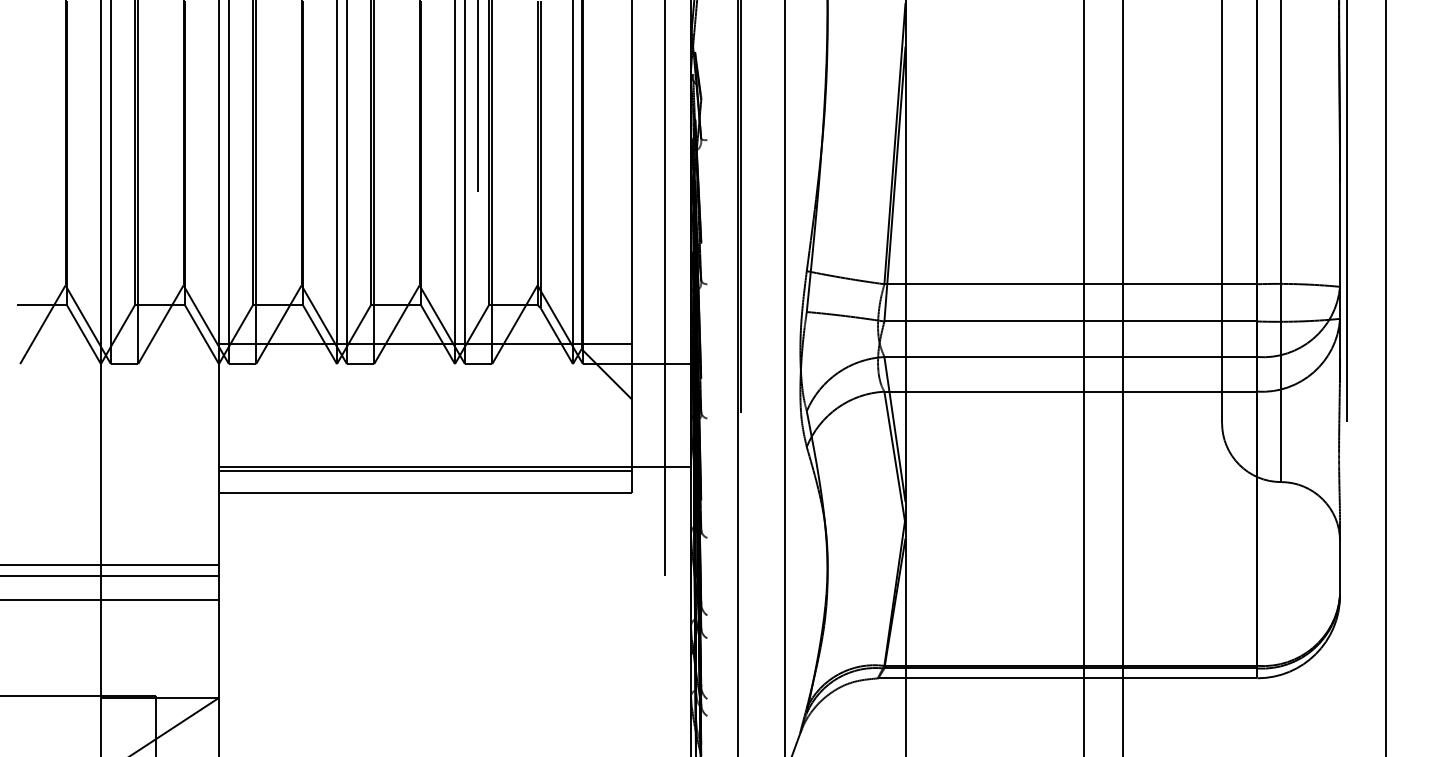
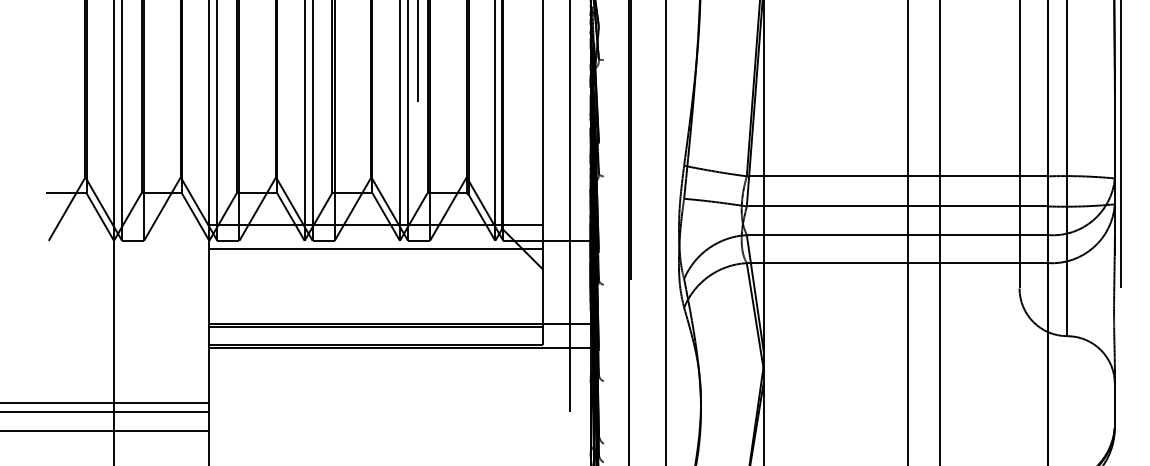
line: (425, 373) -> (376, 248), added
line: (454, 496) -> (399, 347), added

